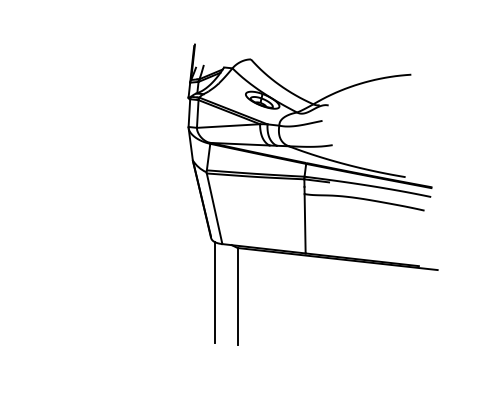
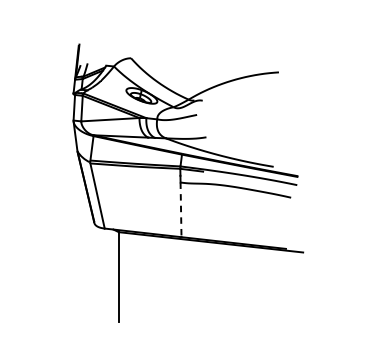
line: (305, 223) -> (181, 209), solid -> dashed
line: (215, 292) -> (98, 273), removed

